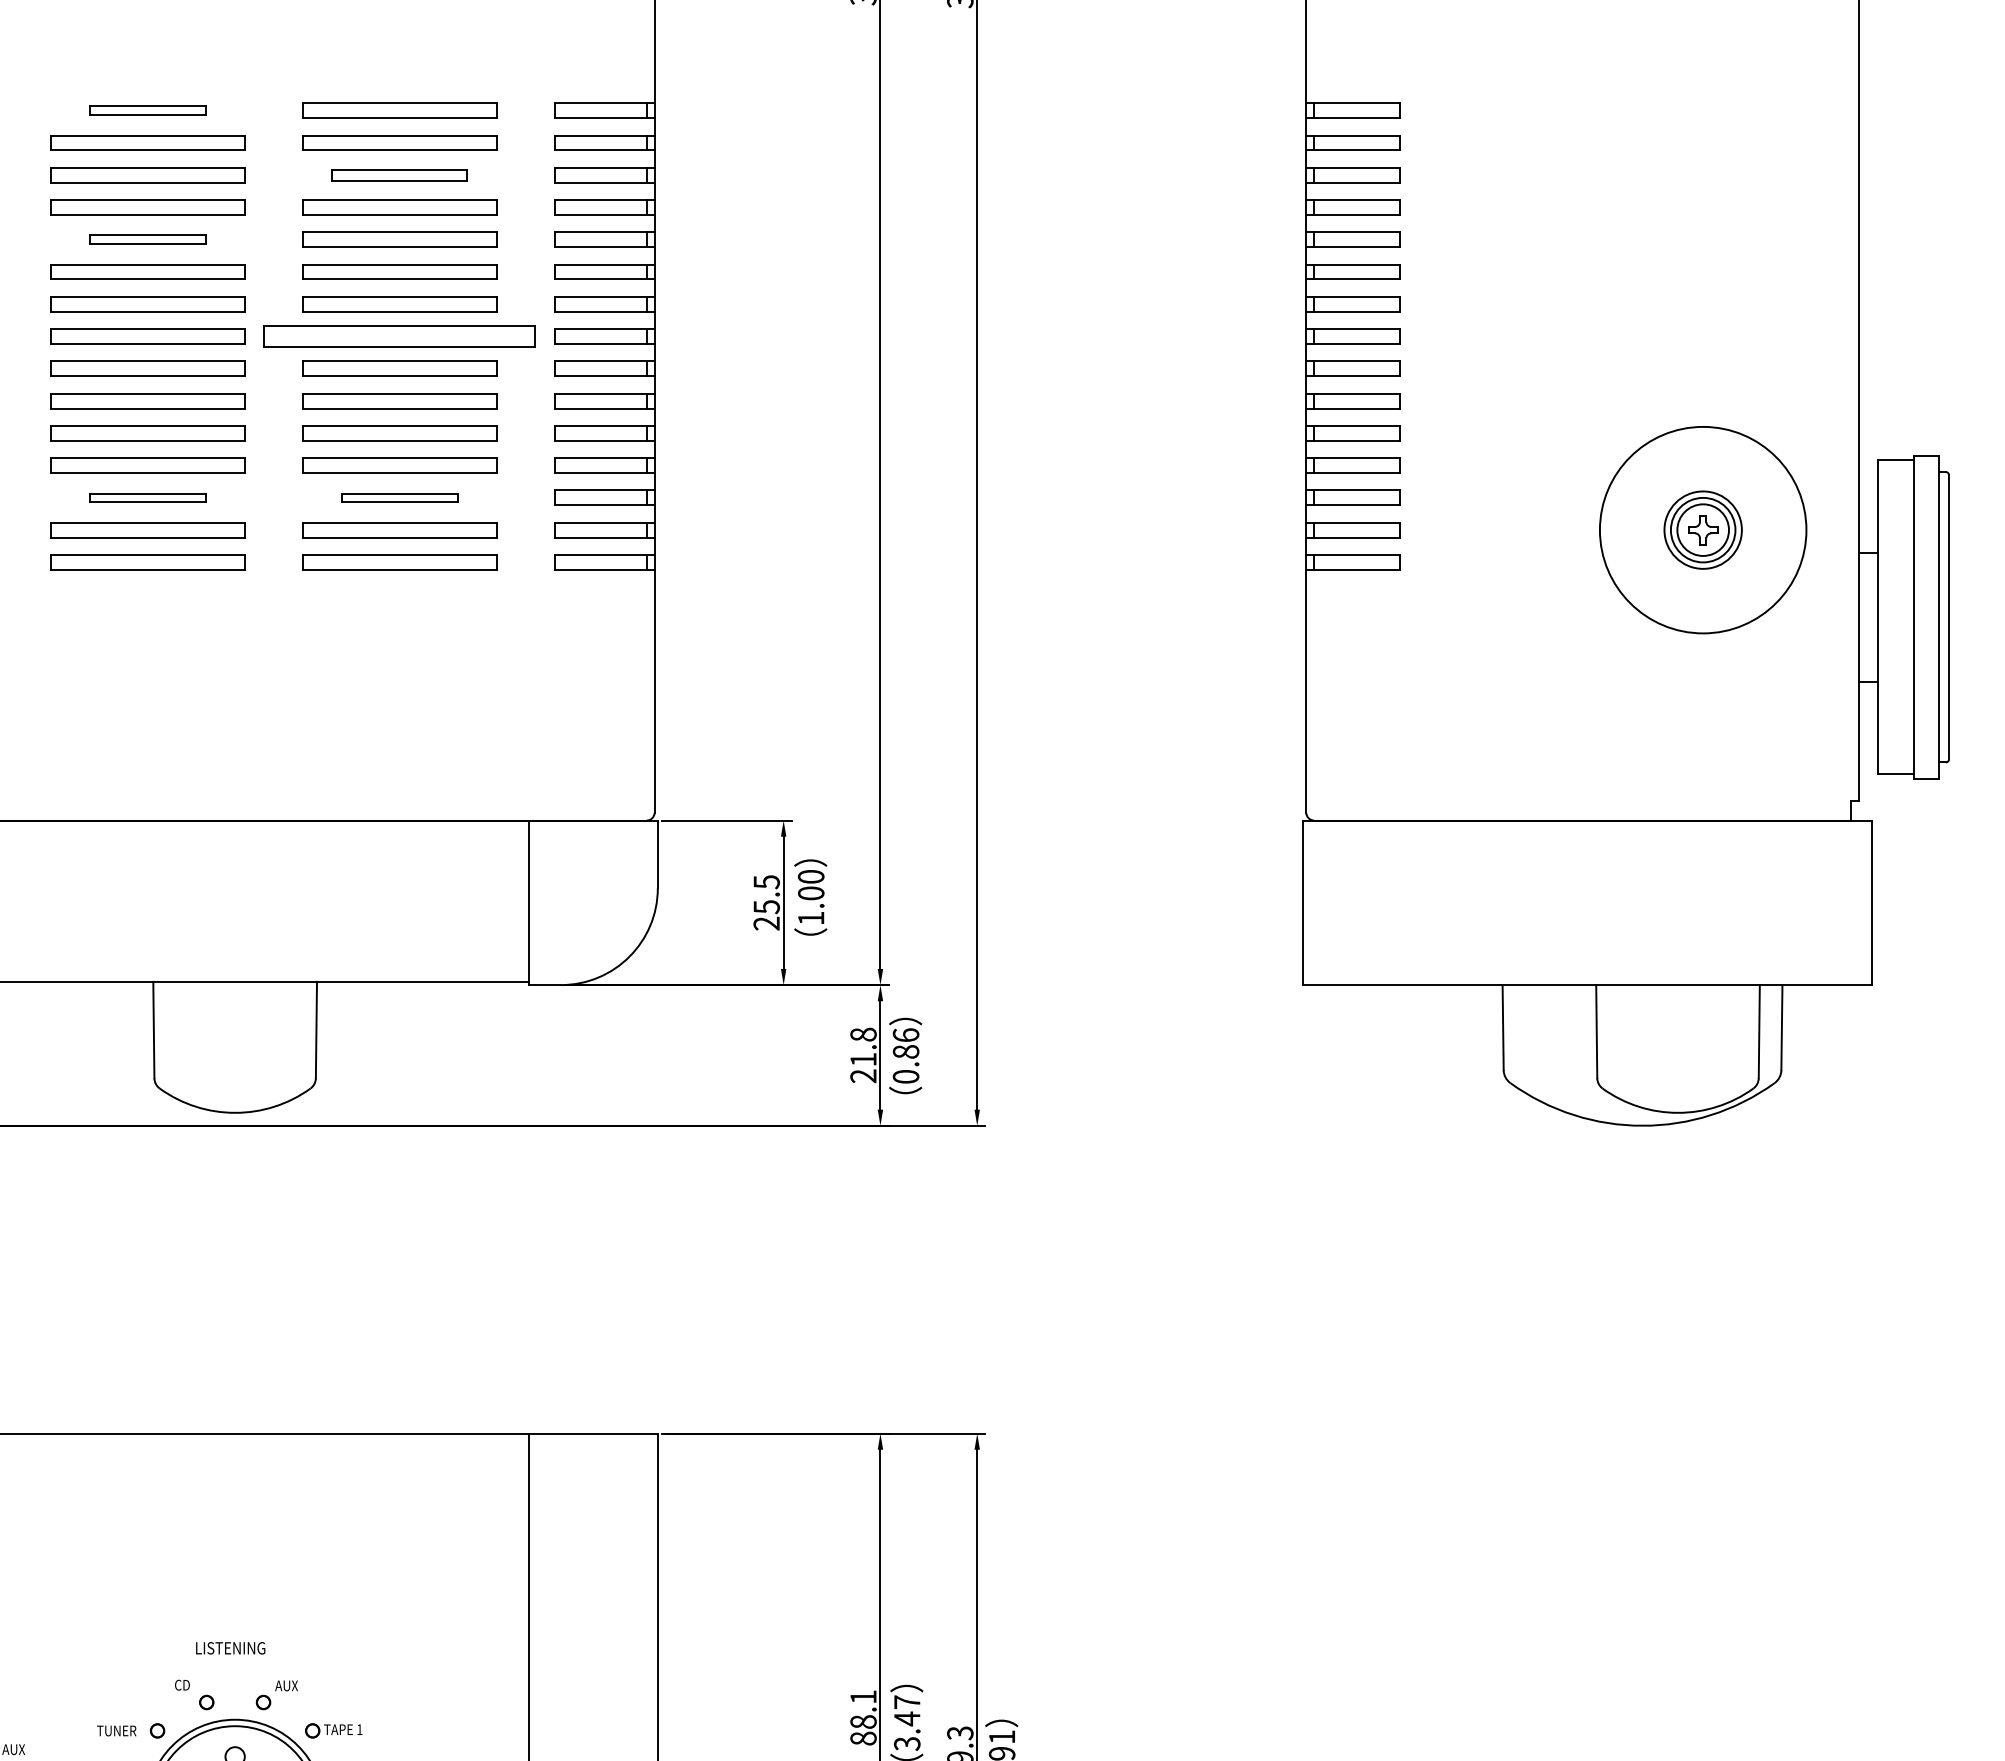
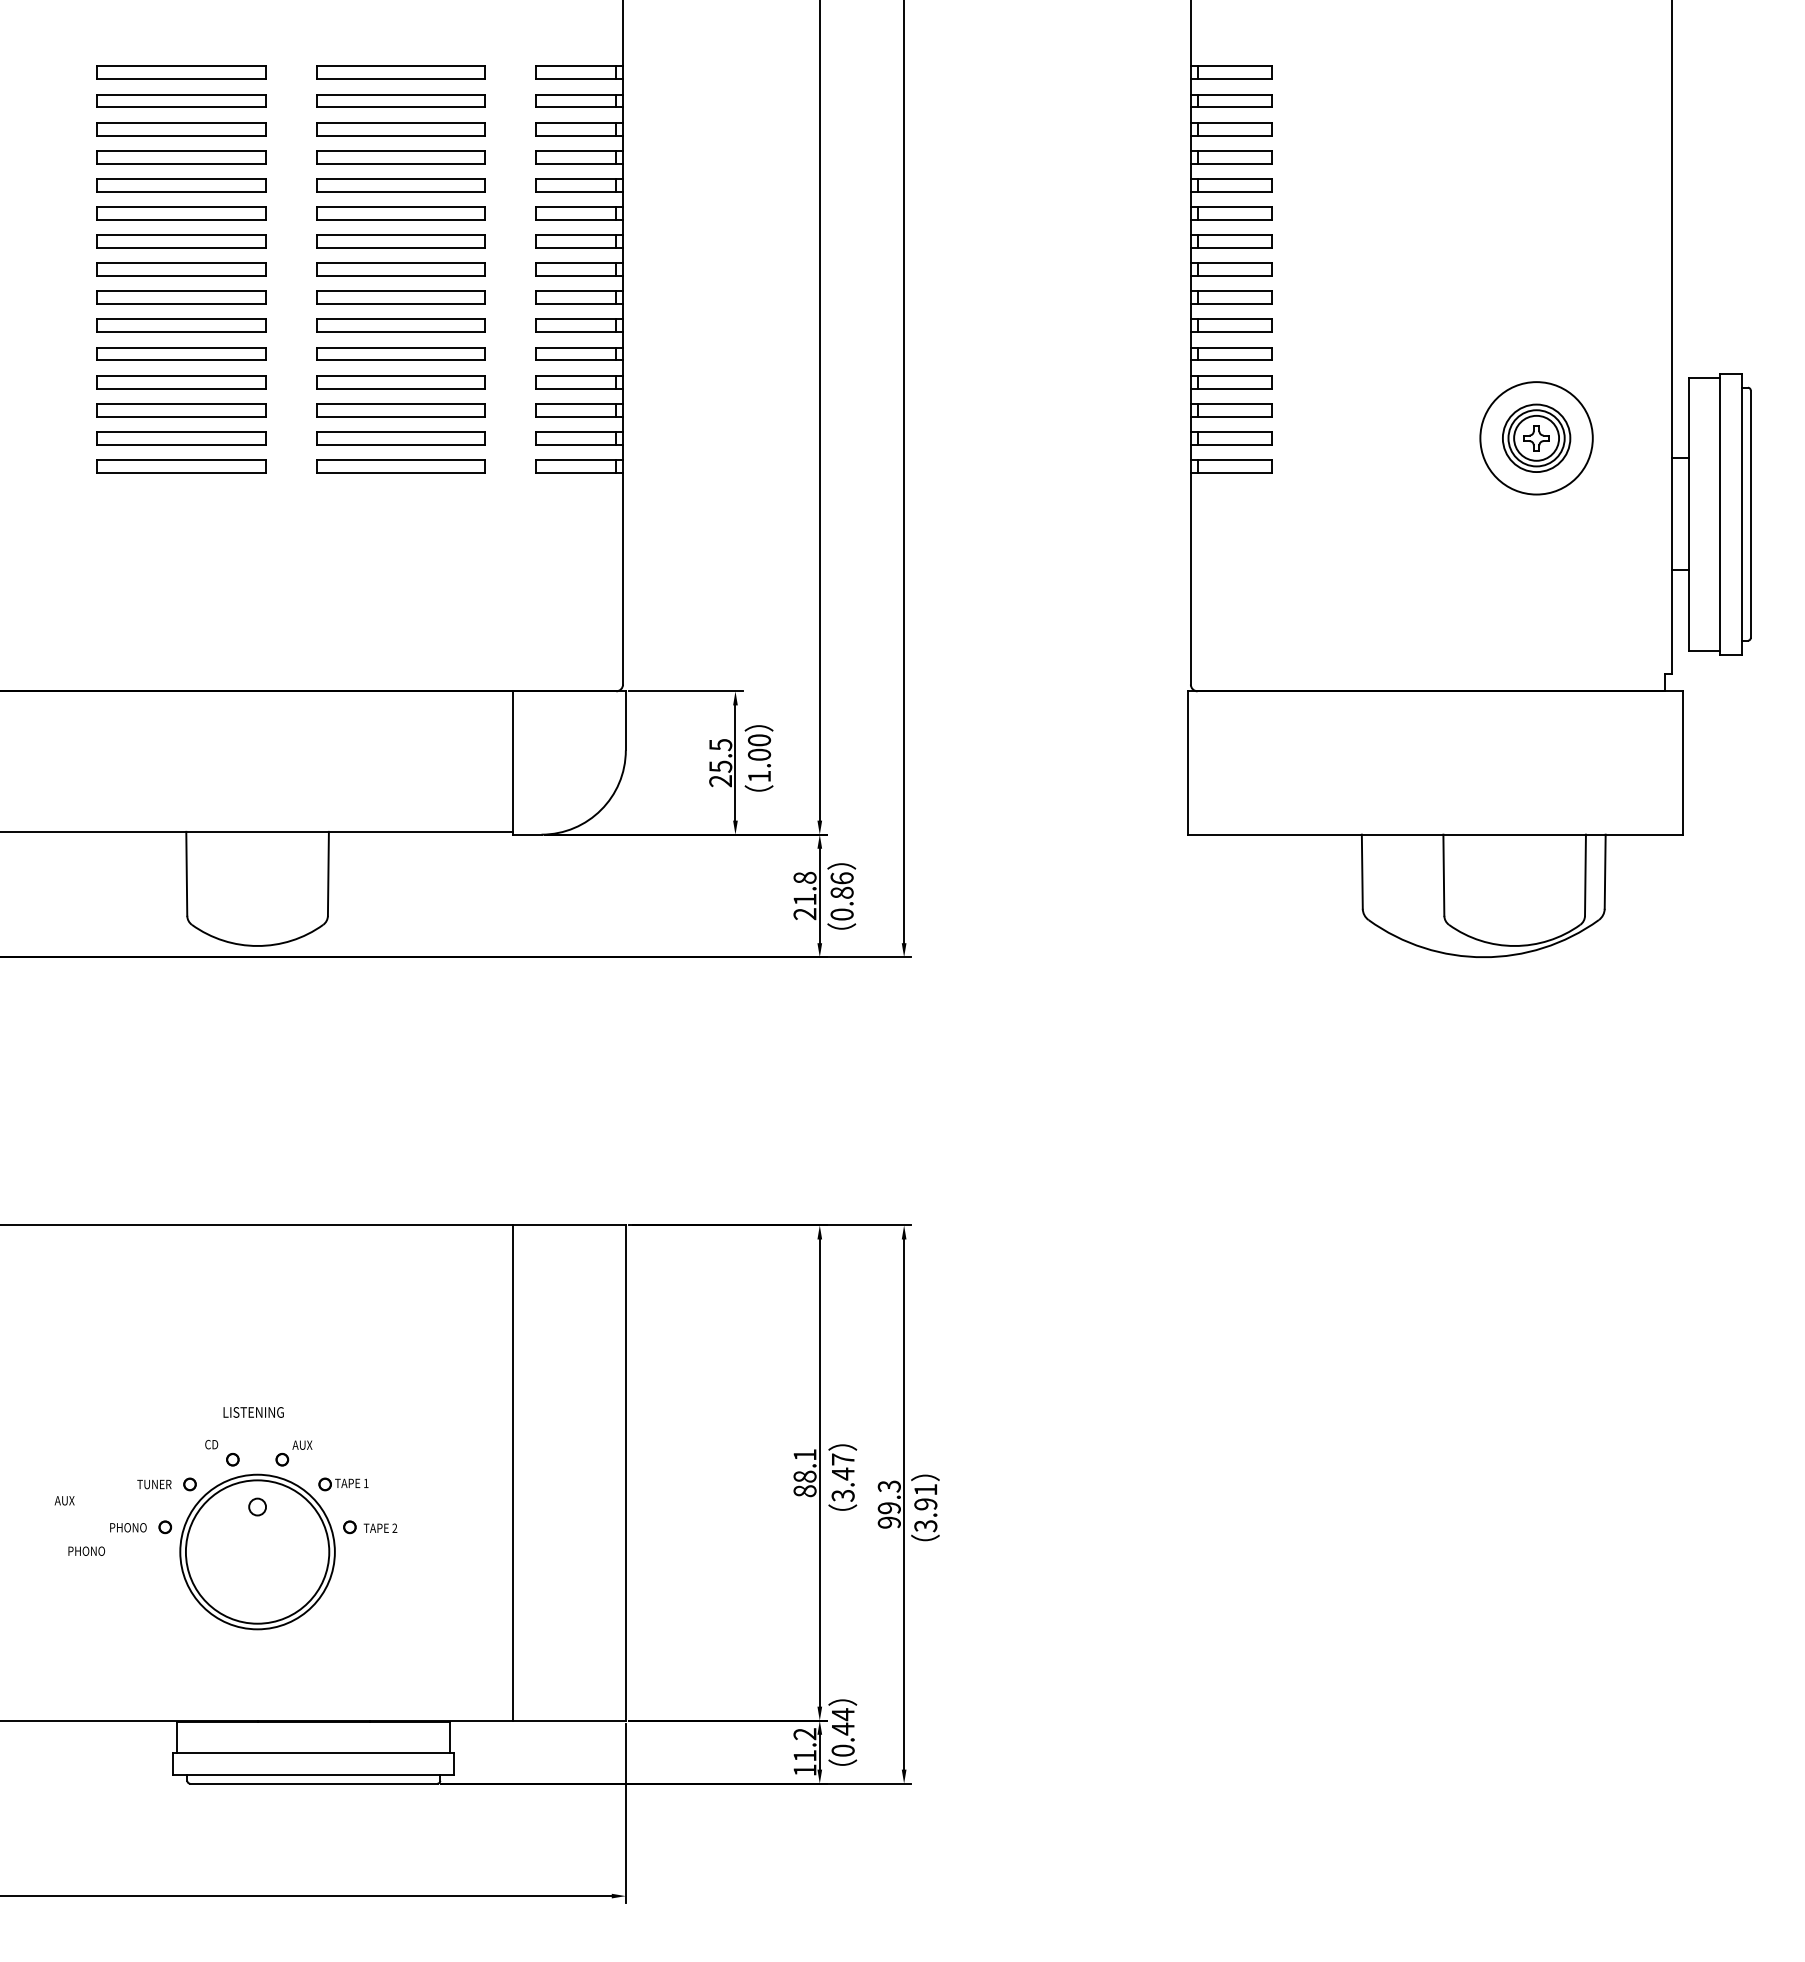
part: (147, 110) -> (181, 72), size x1.67
part: (399, 175) -> (400, 129), size x1.43
part: (147, 239) -> (181, 185), size x1.67
part: (399, 336) -> (400, 269), size x0.71
part: (147, 498) -> (181, 410), size x1.67
part: (399, 498) -> (400, 410), size x1.67
circle: (1703, 530) -> (1536, 438), size x0.62

